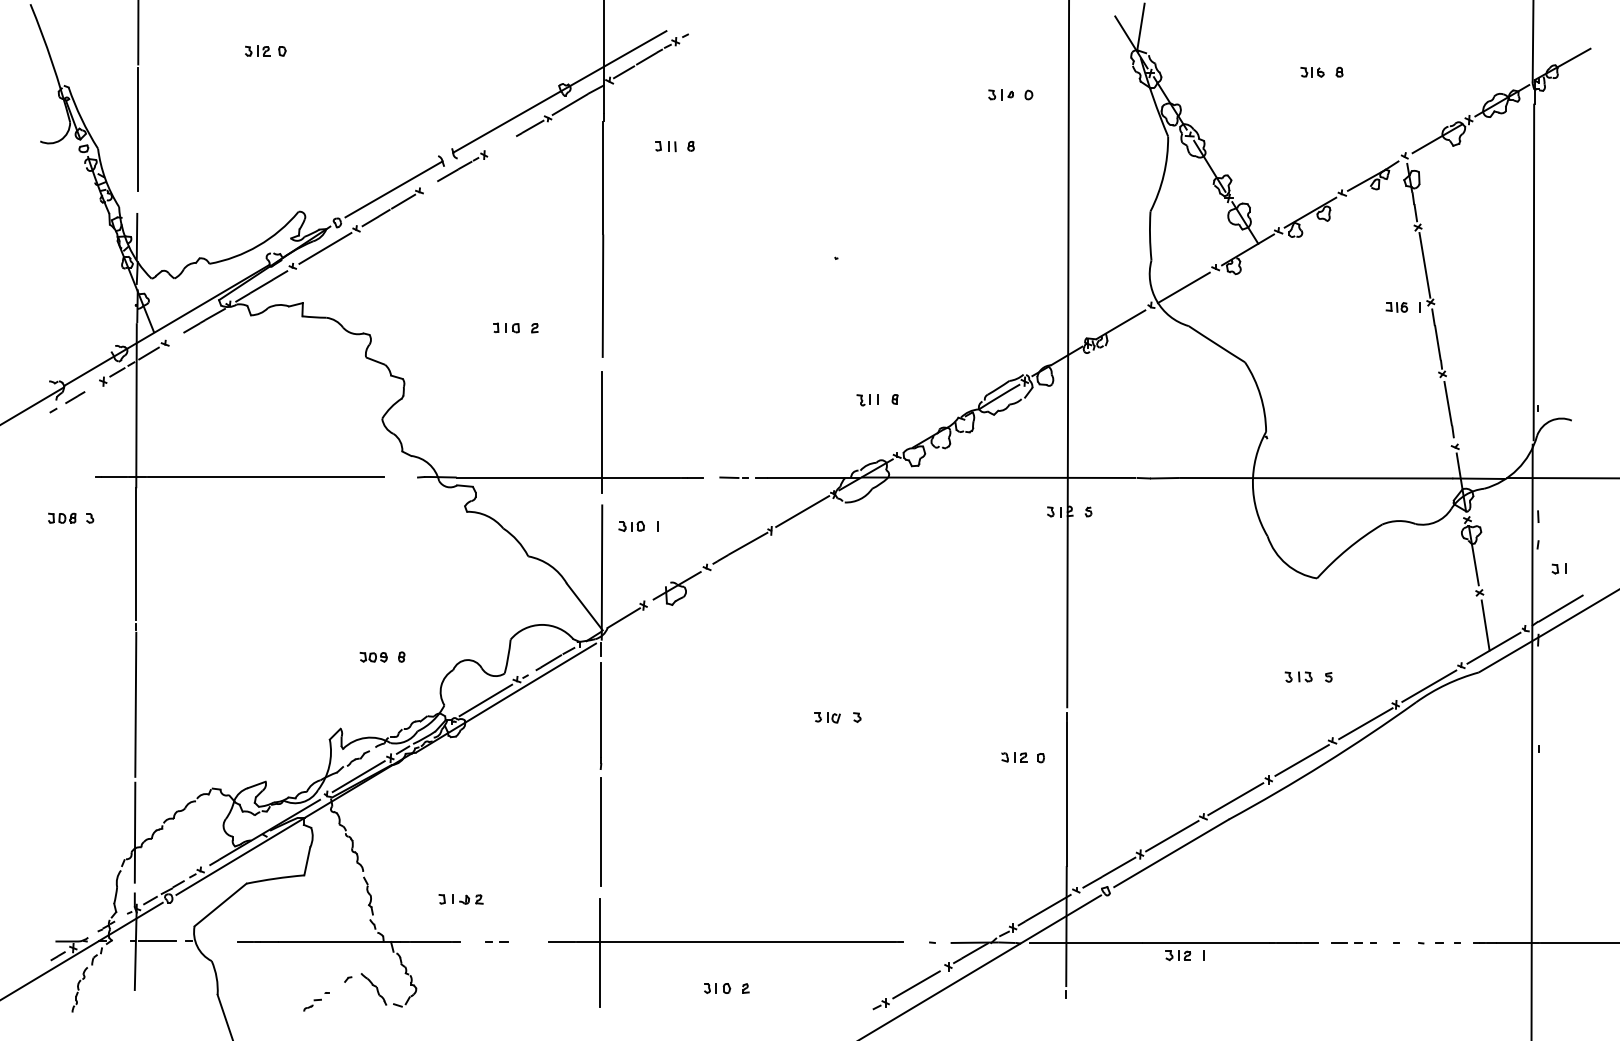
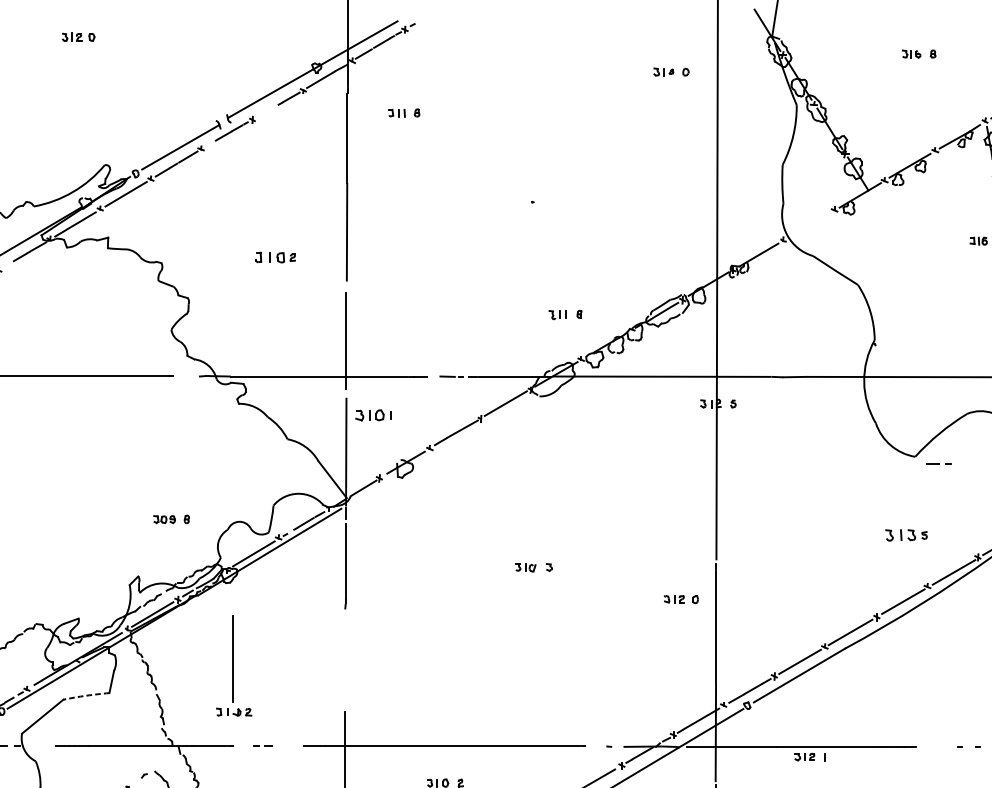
line: (1183, 287) -> (808, 225), removed
part: (506, 327) -> (270, 257), size x1.4
part: (631, 526) -> (369, 415), size x1.4
part: (1298, 676) -> (900, 534), size x1.4
line: (600, 831) -> (232, 658), moved
arc: (275, 878) -> (86, 695), solid -> dashed
line: (1346, 942) -> (938, 463), moved

